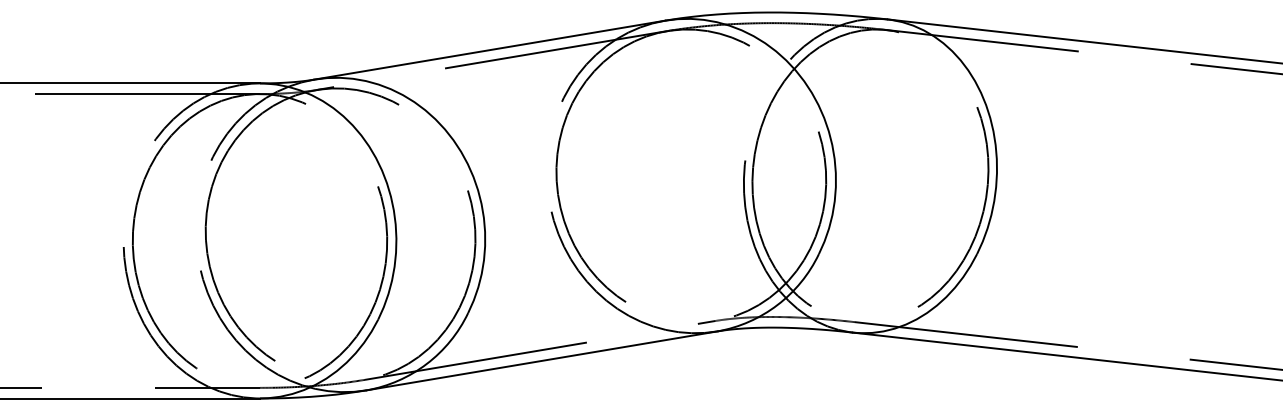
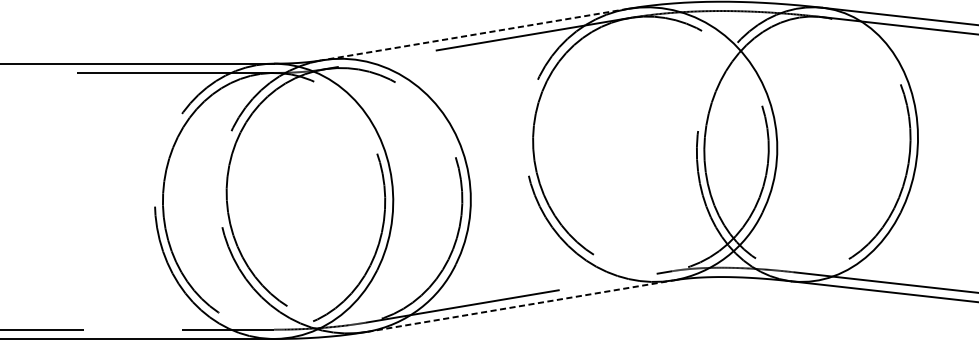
line: (489, 50) -> (474, 34), solid -> dashed
line: (542, 360) -> (520, 305), solid -> dashed

